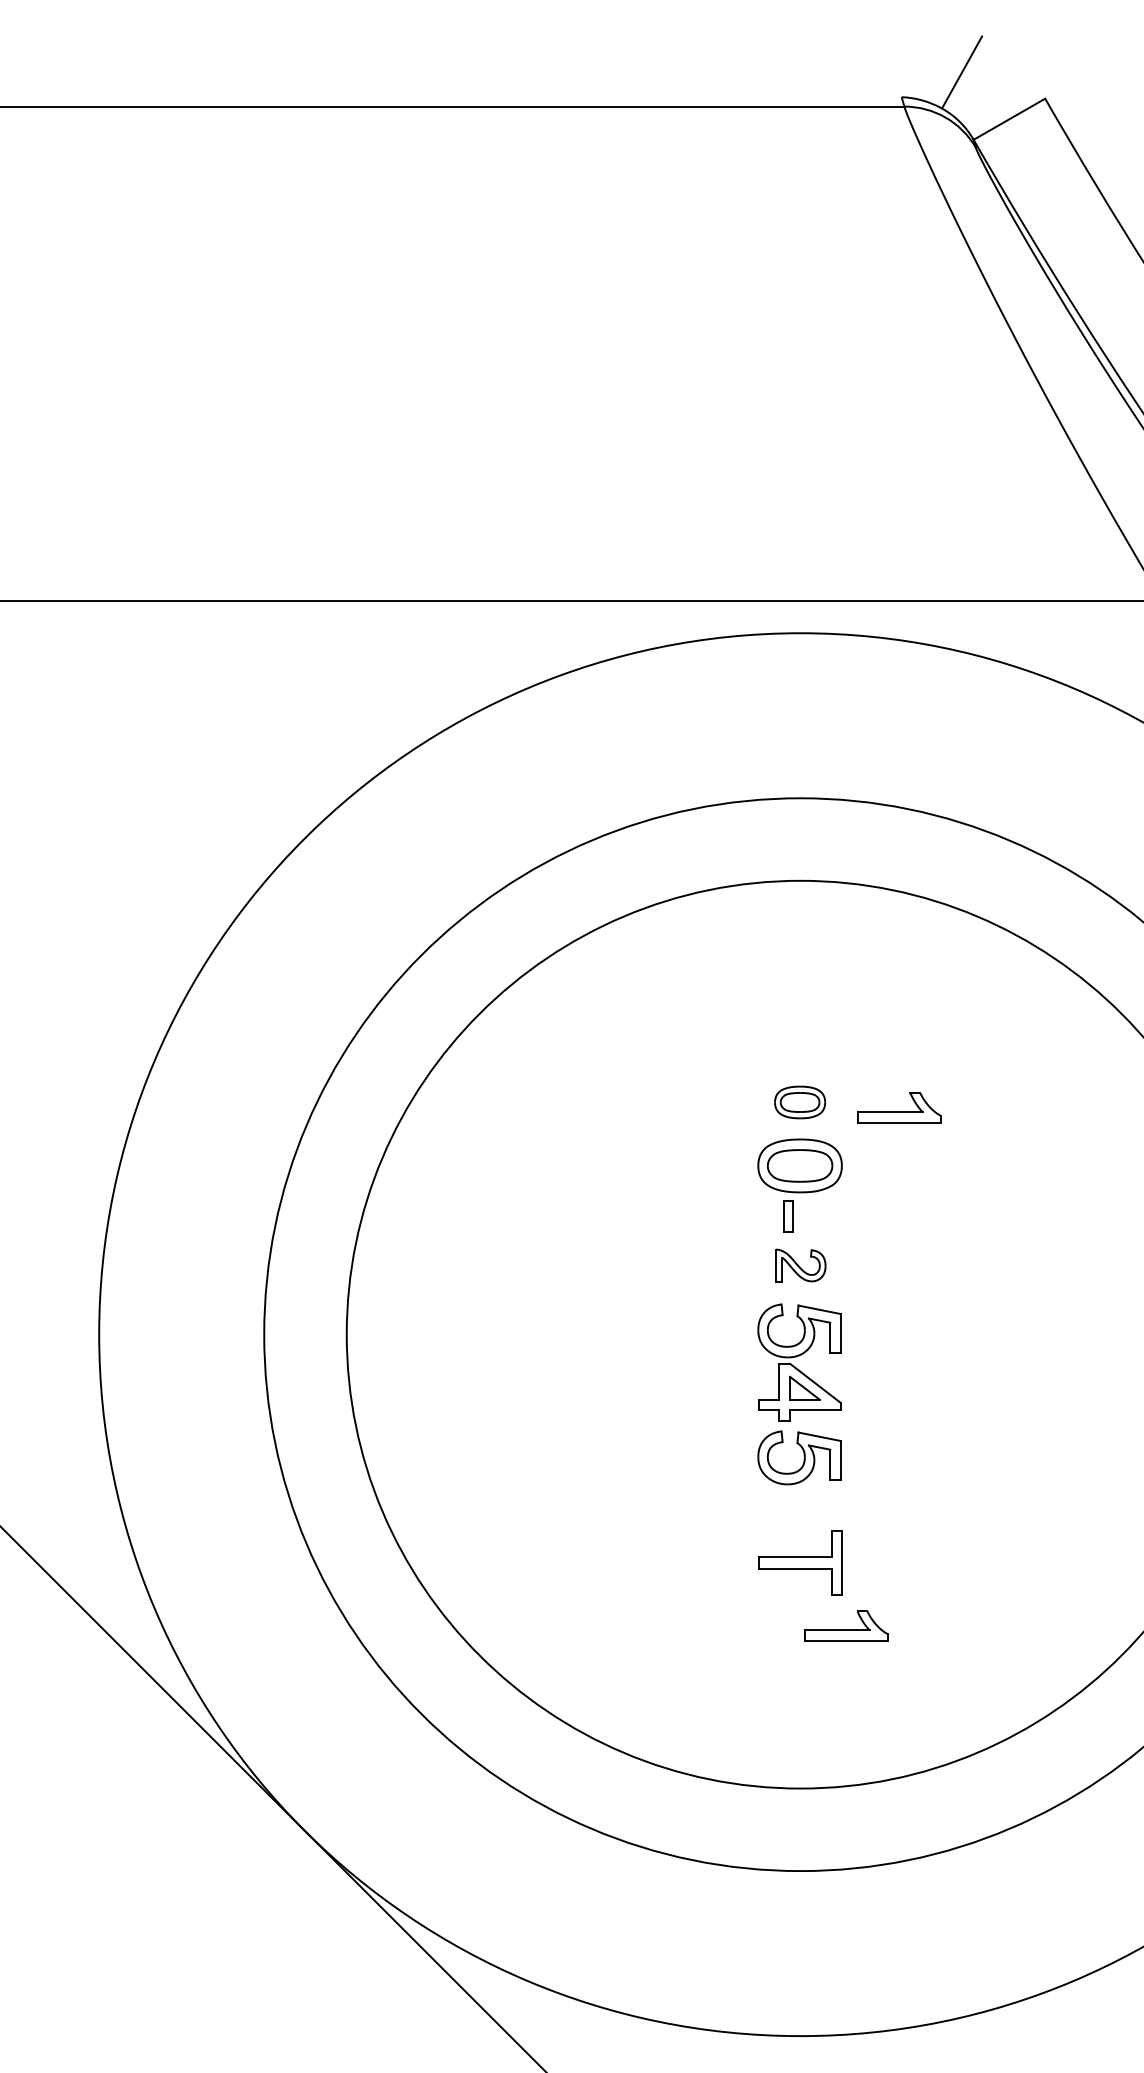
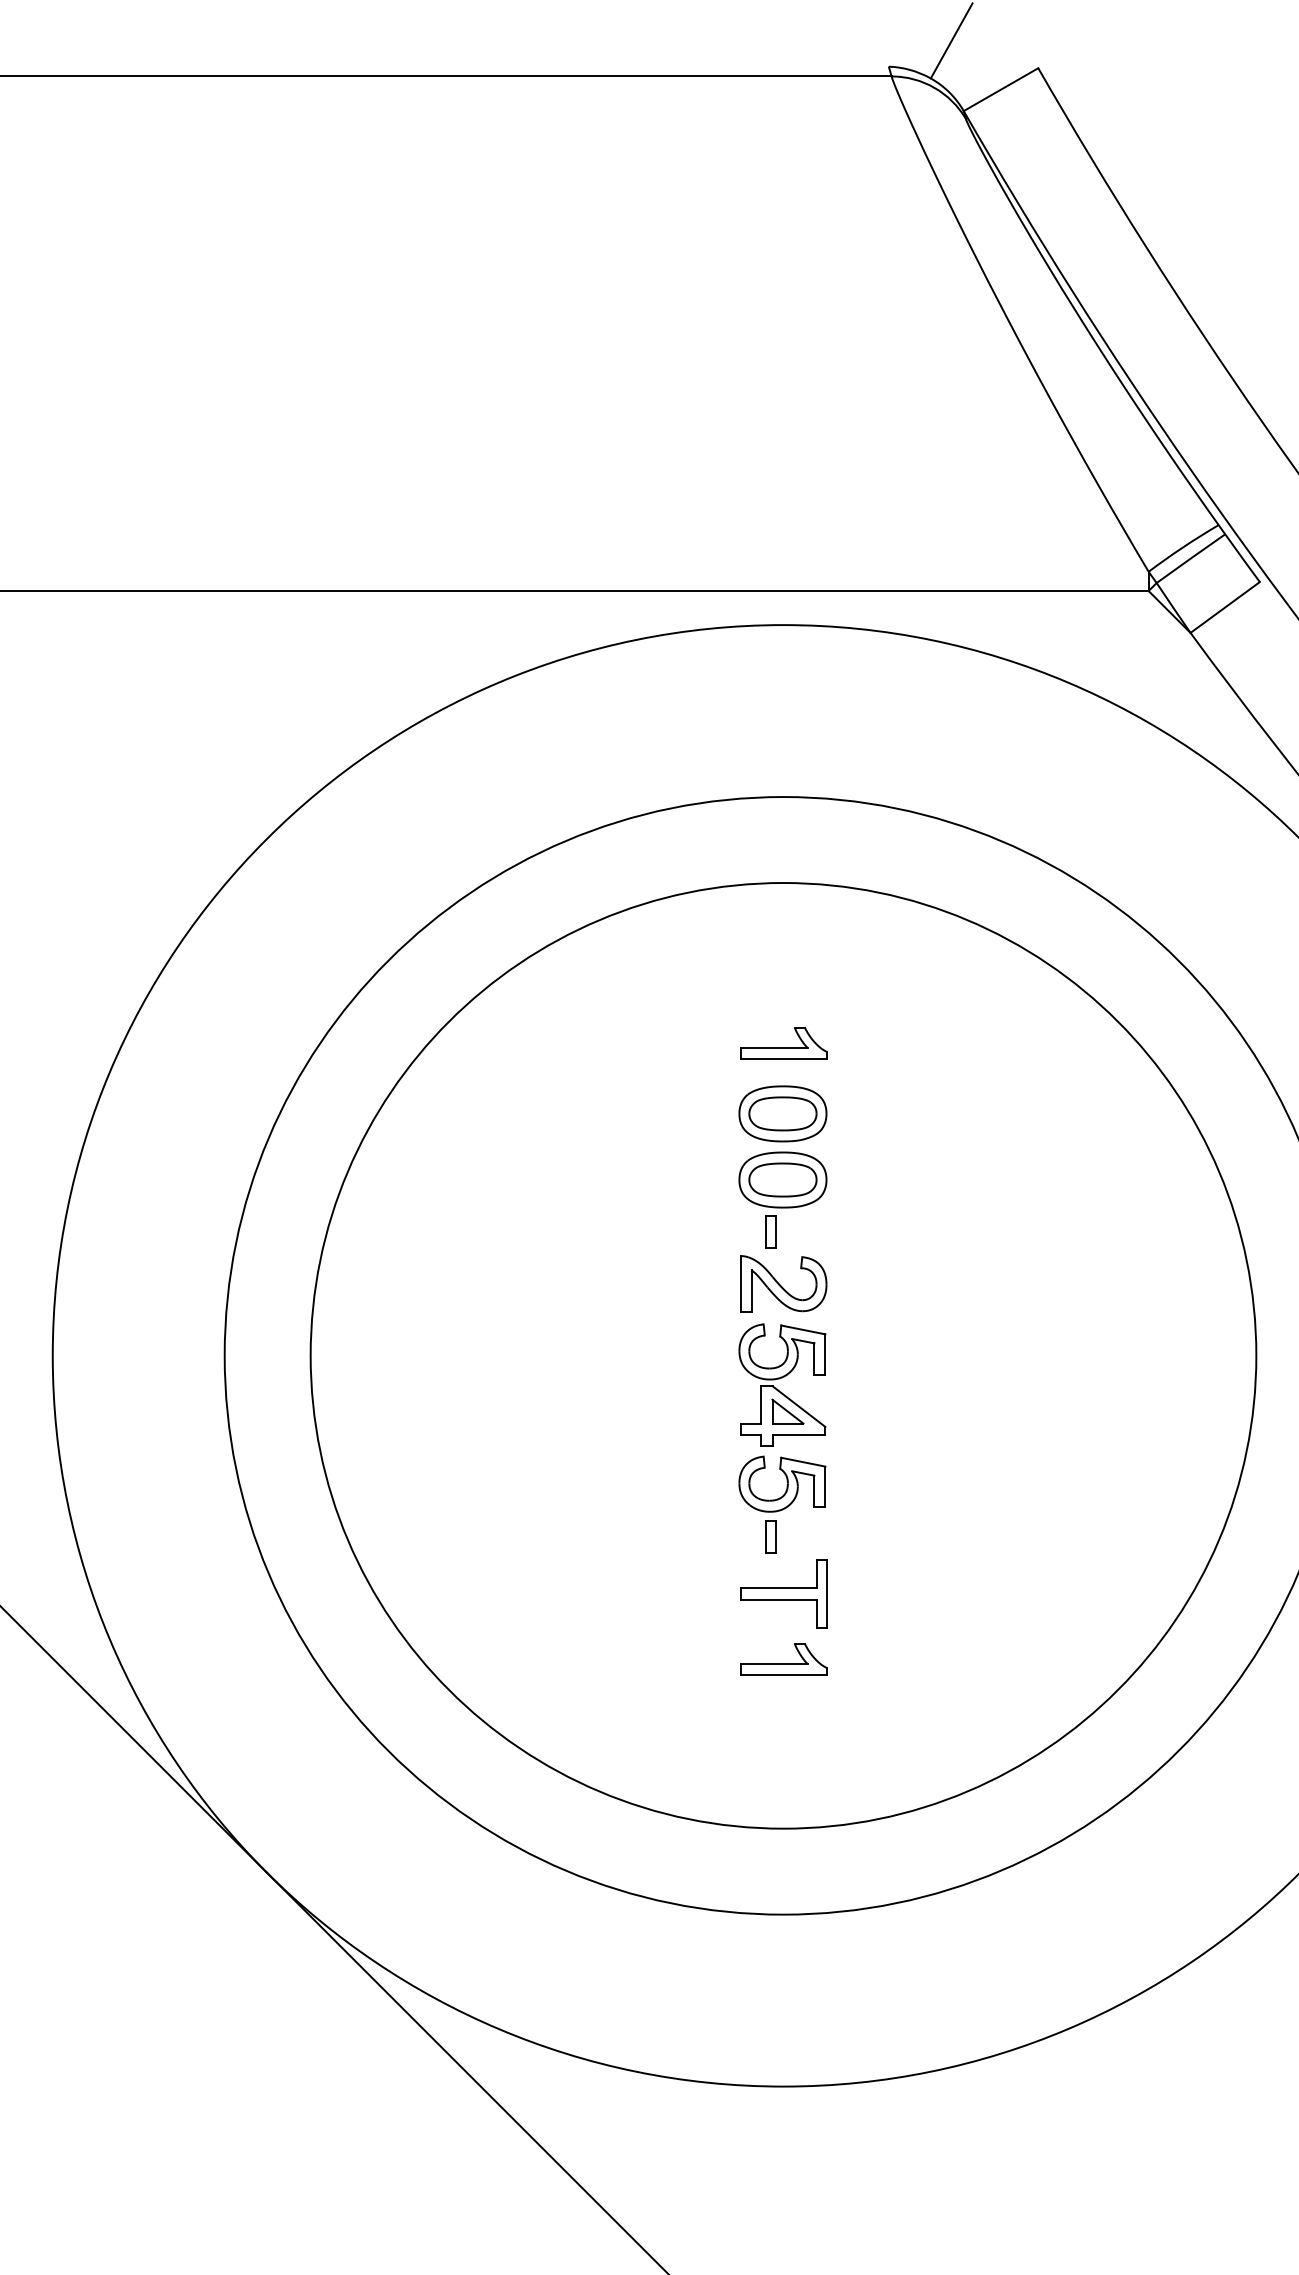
part: (799, 1102) -> (782, 1113), size x1.67
part: (899, 1107) -> (783, 1043), moved
part: (800, 1265) -> (783, 1283), size x1.67
part: (788, 1508) -> (770, 1536), added
part: (846, 1626) -> (783, 1659), moved

